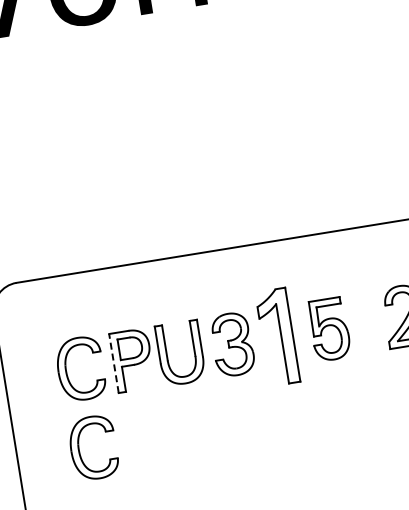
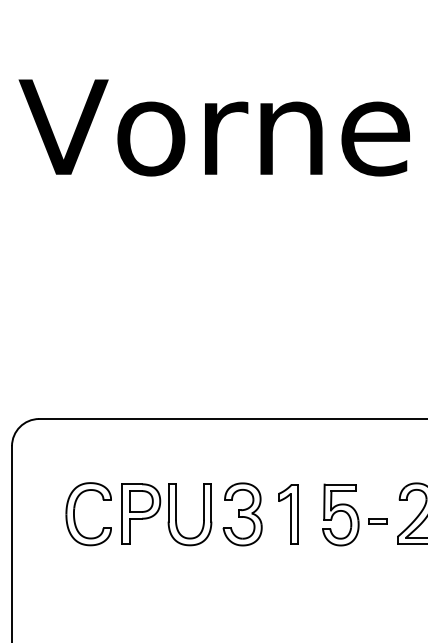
part: (366, 329) -> (377, 521), added
part: (277, 337) -> (288, 514), size x0.62
line: (114, 363) -> (122, 514), dashed -> solid
part: (81, 454) -> (75, 598), removed

